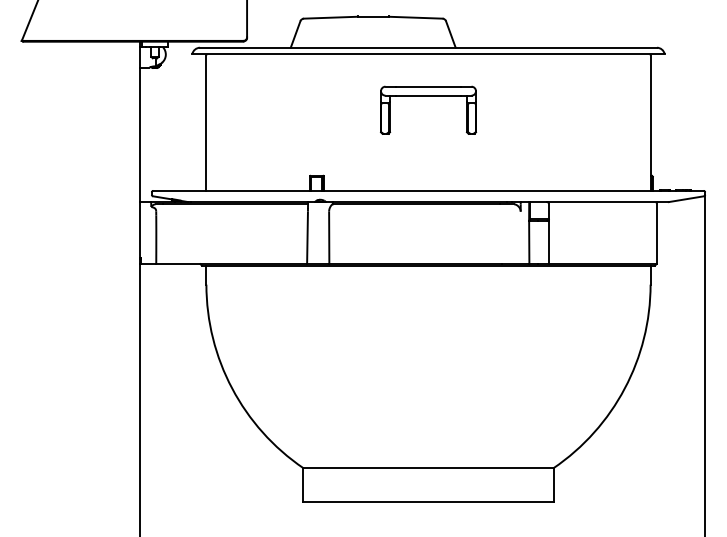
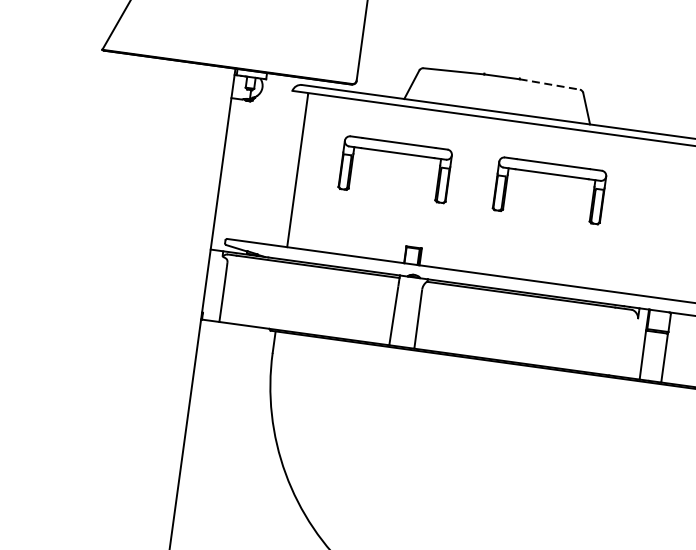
line: (415, 17) -> (549, 84), solid -> dashed
part: (291, 96) -> (397, 154), added

